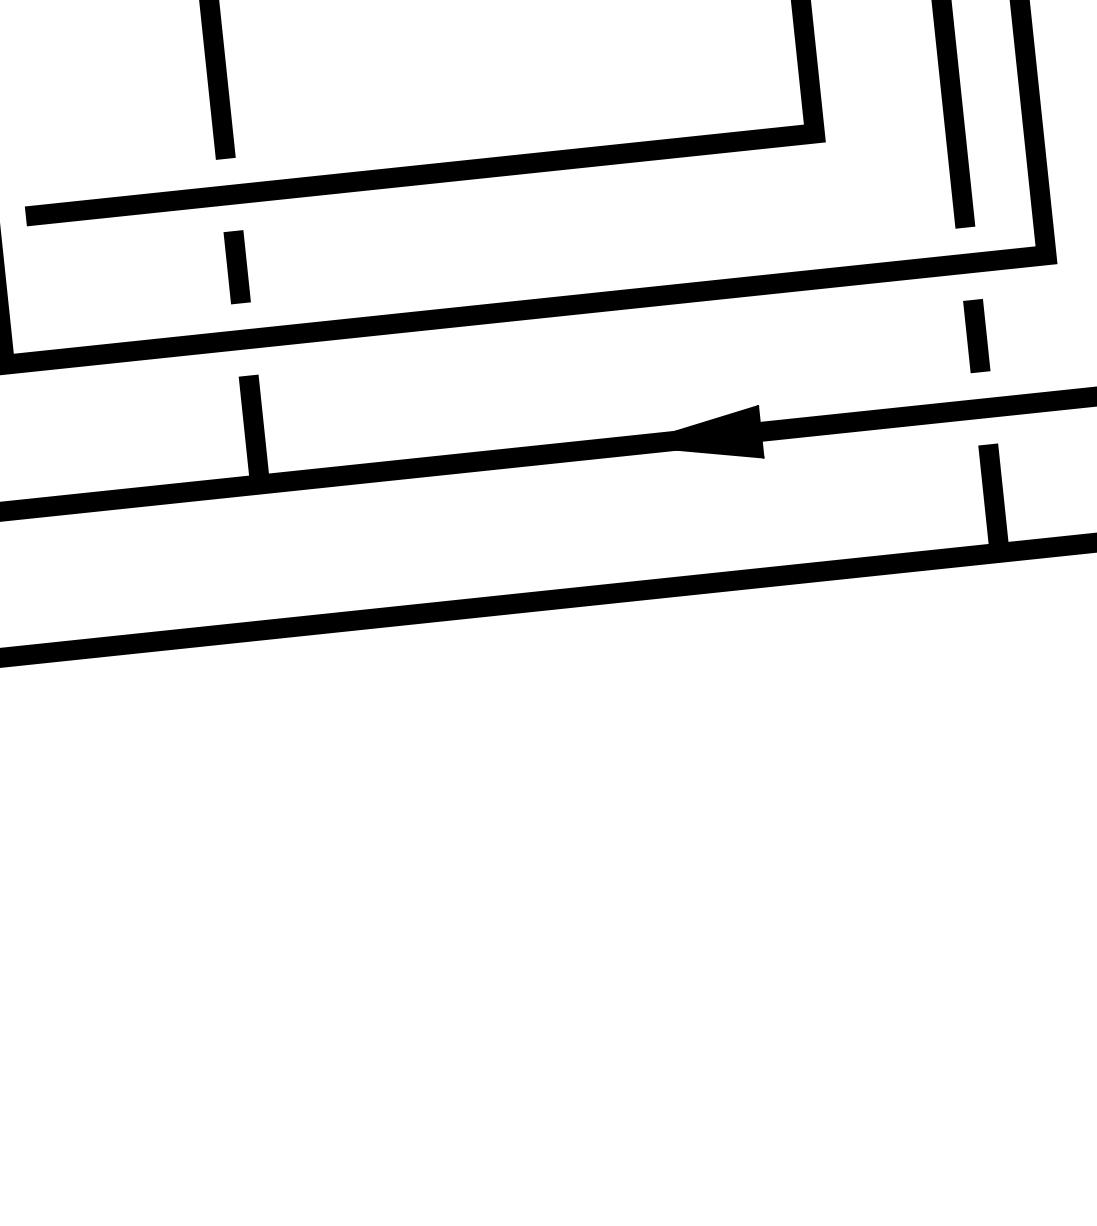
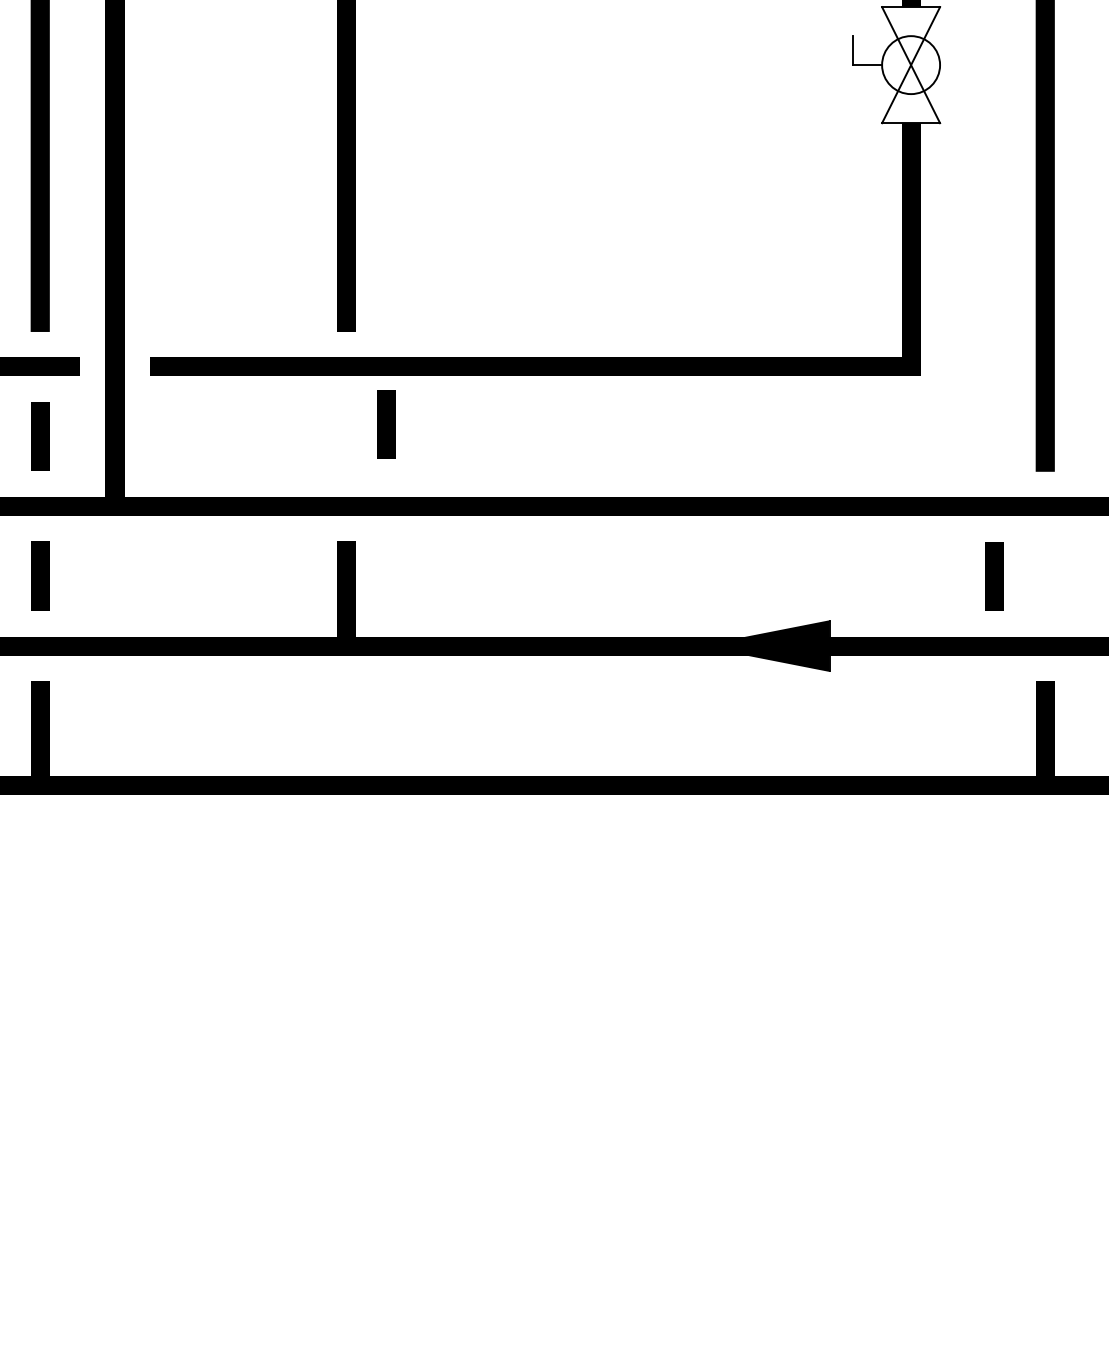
line: (237, 267) -> (386, 424), moved
line: (977, 336) -> (994, 576), moved

